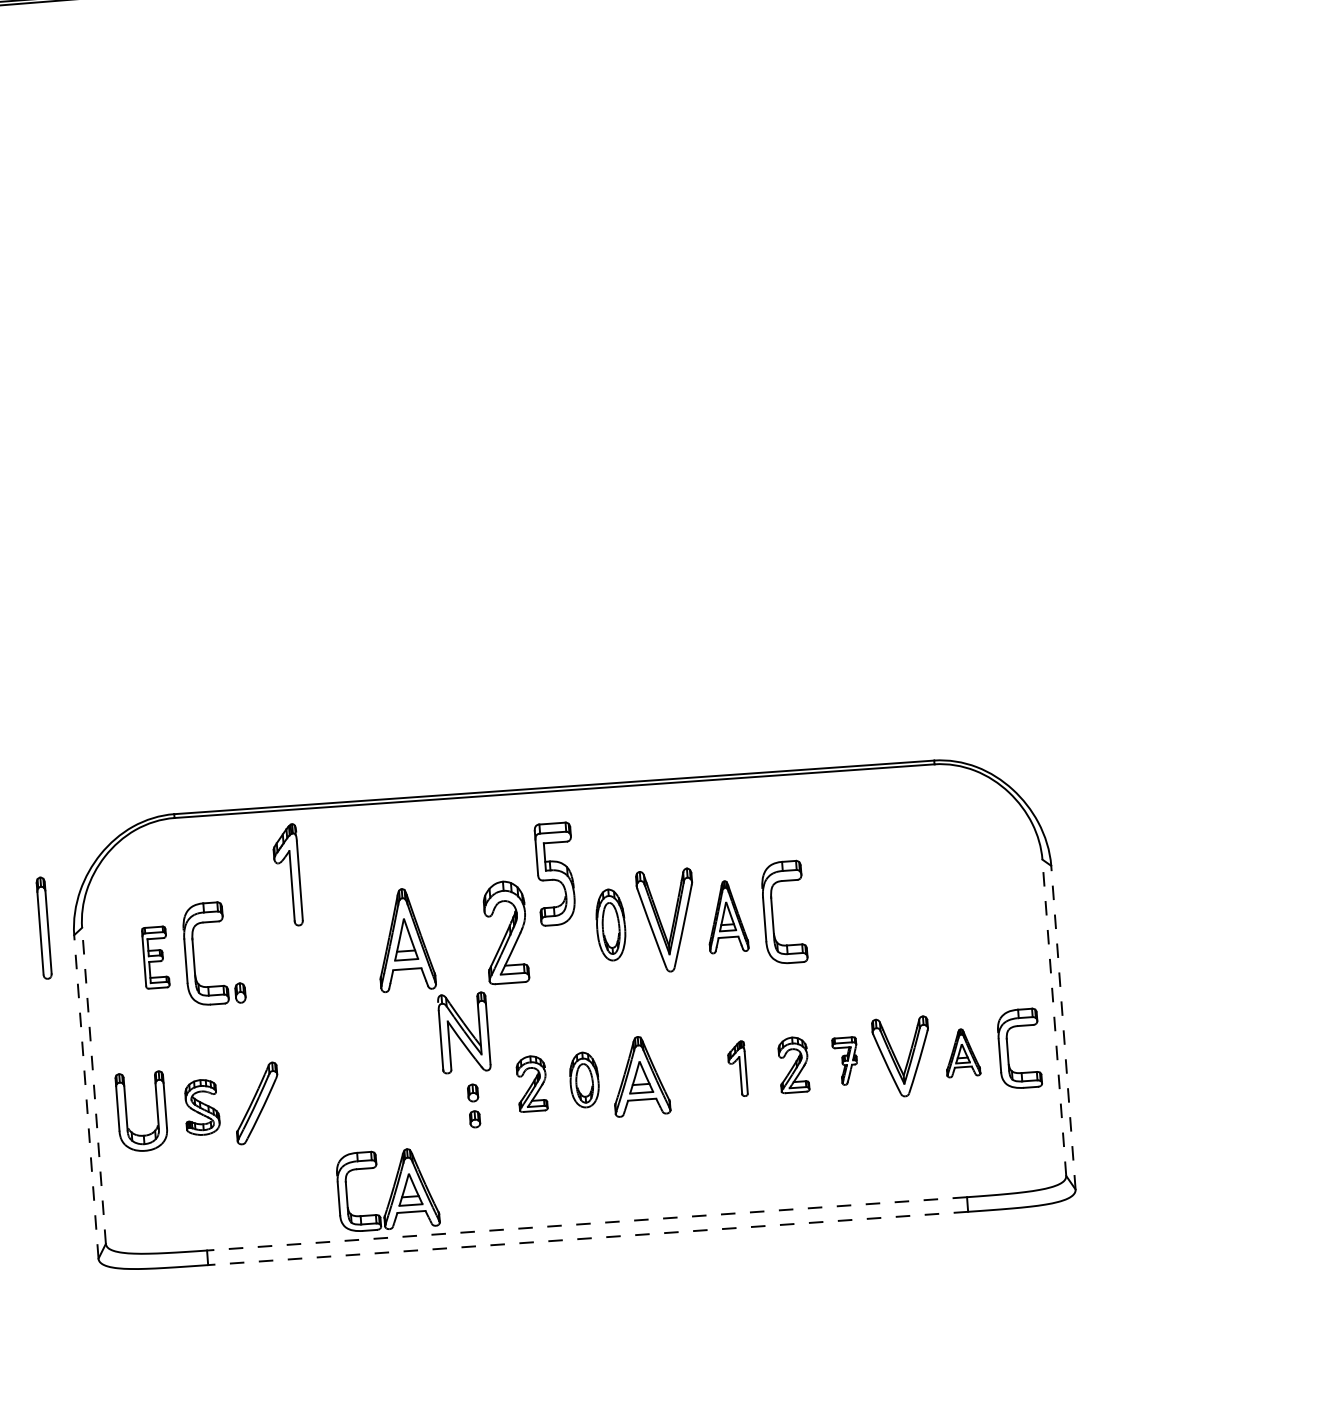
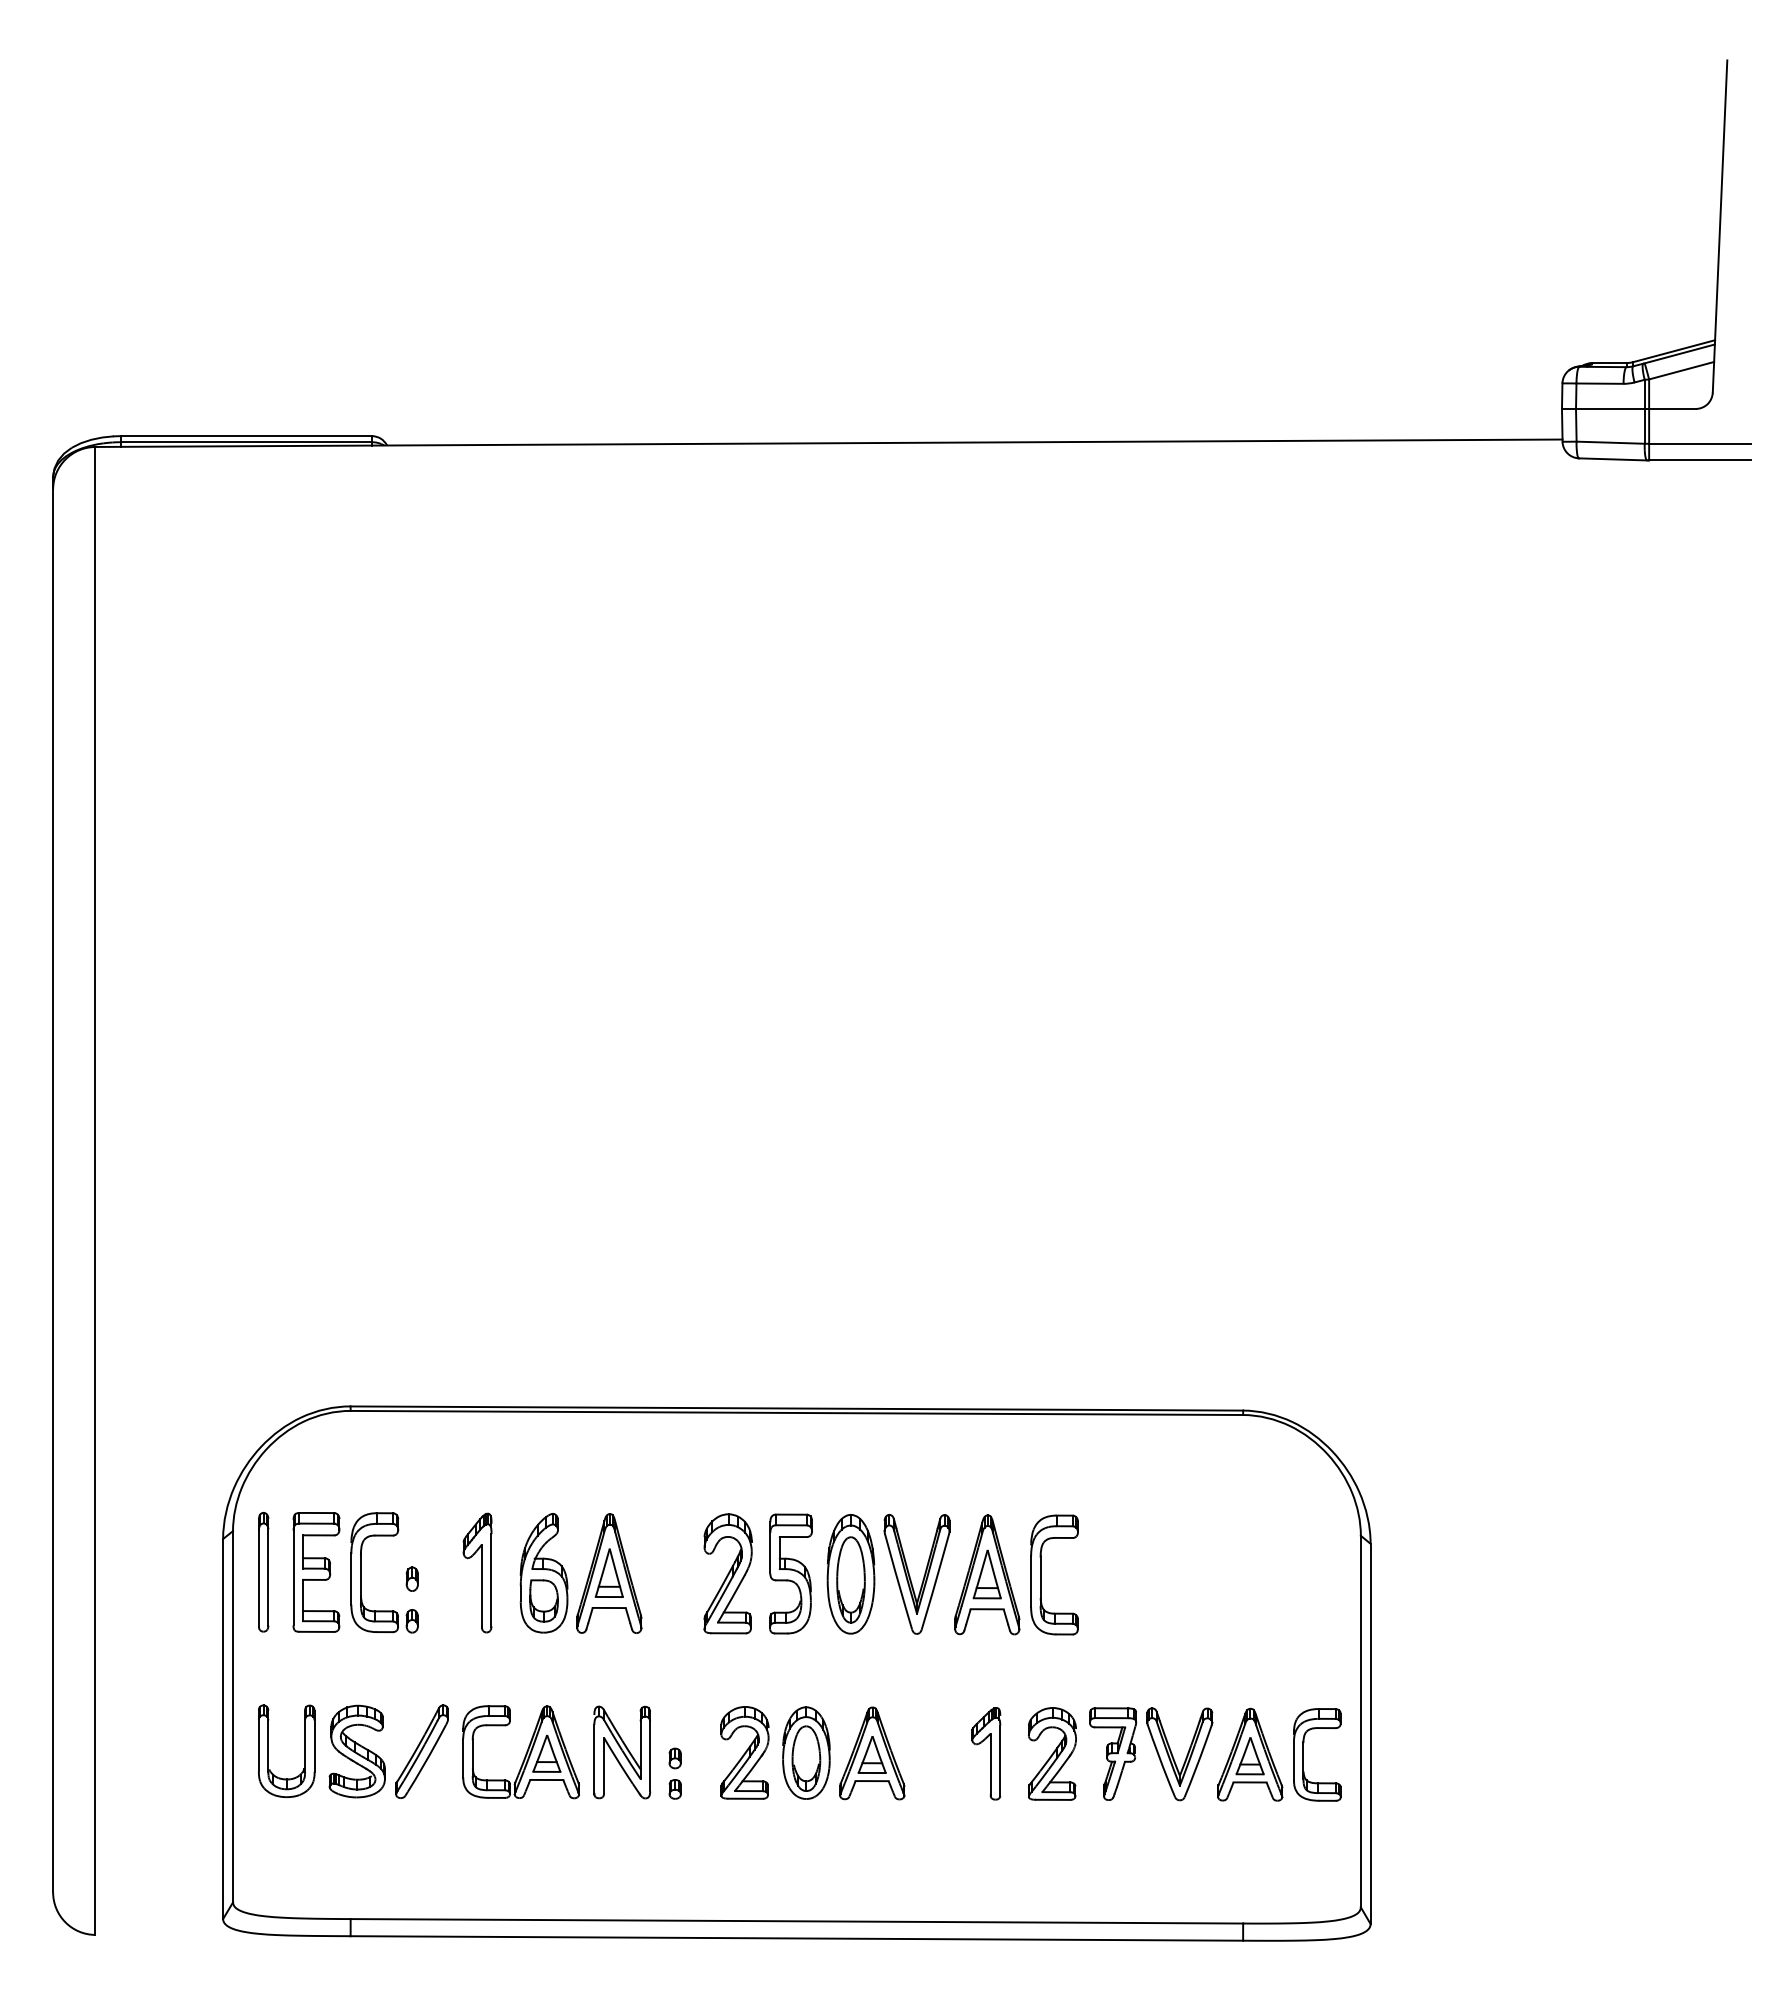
part: (555, 873) -> (790, 1573), moved
part: (287, 875) -> (477, 1572), moved
part: (727, 916) -> (987, 1574), size x1.43
part: (610, 925) -> (850, 1574), size x1.43
part: (44, 928) -> (263, 1572), moved
part: (349, 944) -> (543, 1573), added
part: (237, 956) -> (411, 1578), added
part: (155, 957) -> (316, 1572), size x1.67
line: (1054, 1017) -> (1360, 1721), dashed -> solid
line: (1063, 1027) -> (1370, 1733), dashed -> solid
part: (463, 1033) -> (621, 1752), moved
part: (962, 1052) -> (1250, 1754), size x1.67
part: (845, 1060) -> (1113, 1753), size x1.67
part: (793, 1064) -> (1052, 1753), size x1.43
part: (737, 1068) -> (986, 1753), size x1.43
part: (584, 1079) -> (806, 1752), size x1.43
part: (531, 1083) -> (744, 1752), size x1.43
line: (94, 1085) -> (233, 1716), dashed -> solid
line: (86, 1097) -> (223, 1729), dashed -> solid
part: (201, 1107) -> (356, 1751), size x1.43
part: (387, 1190) -> (520, 1752), moved
line: (586, 1224) -> (796, 1921), dashed -> solid
line: (587, 1238) -> (796, 1938), dashed -> solid

